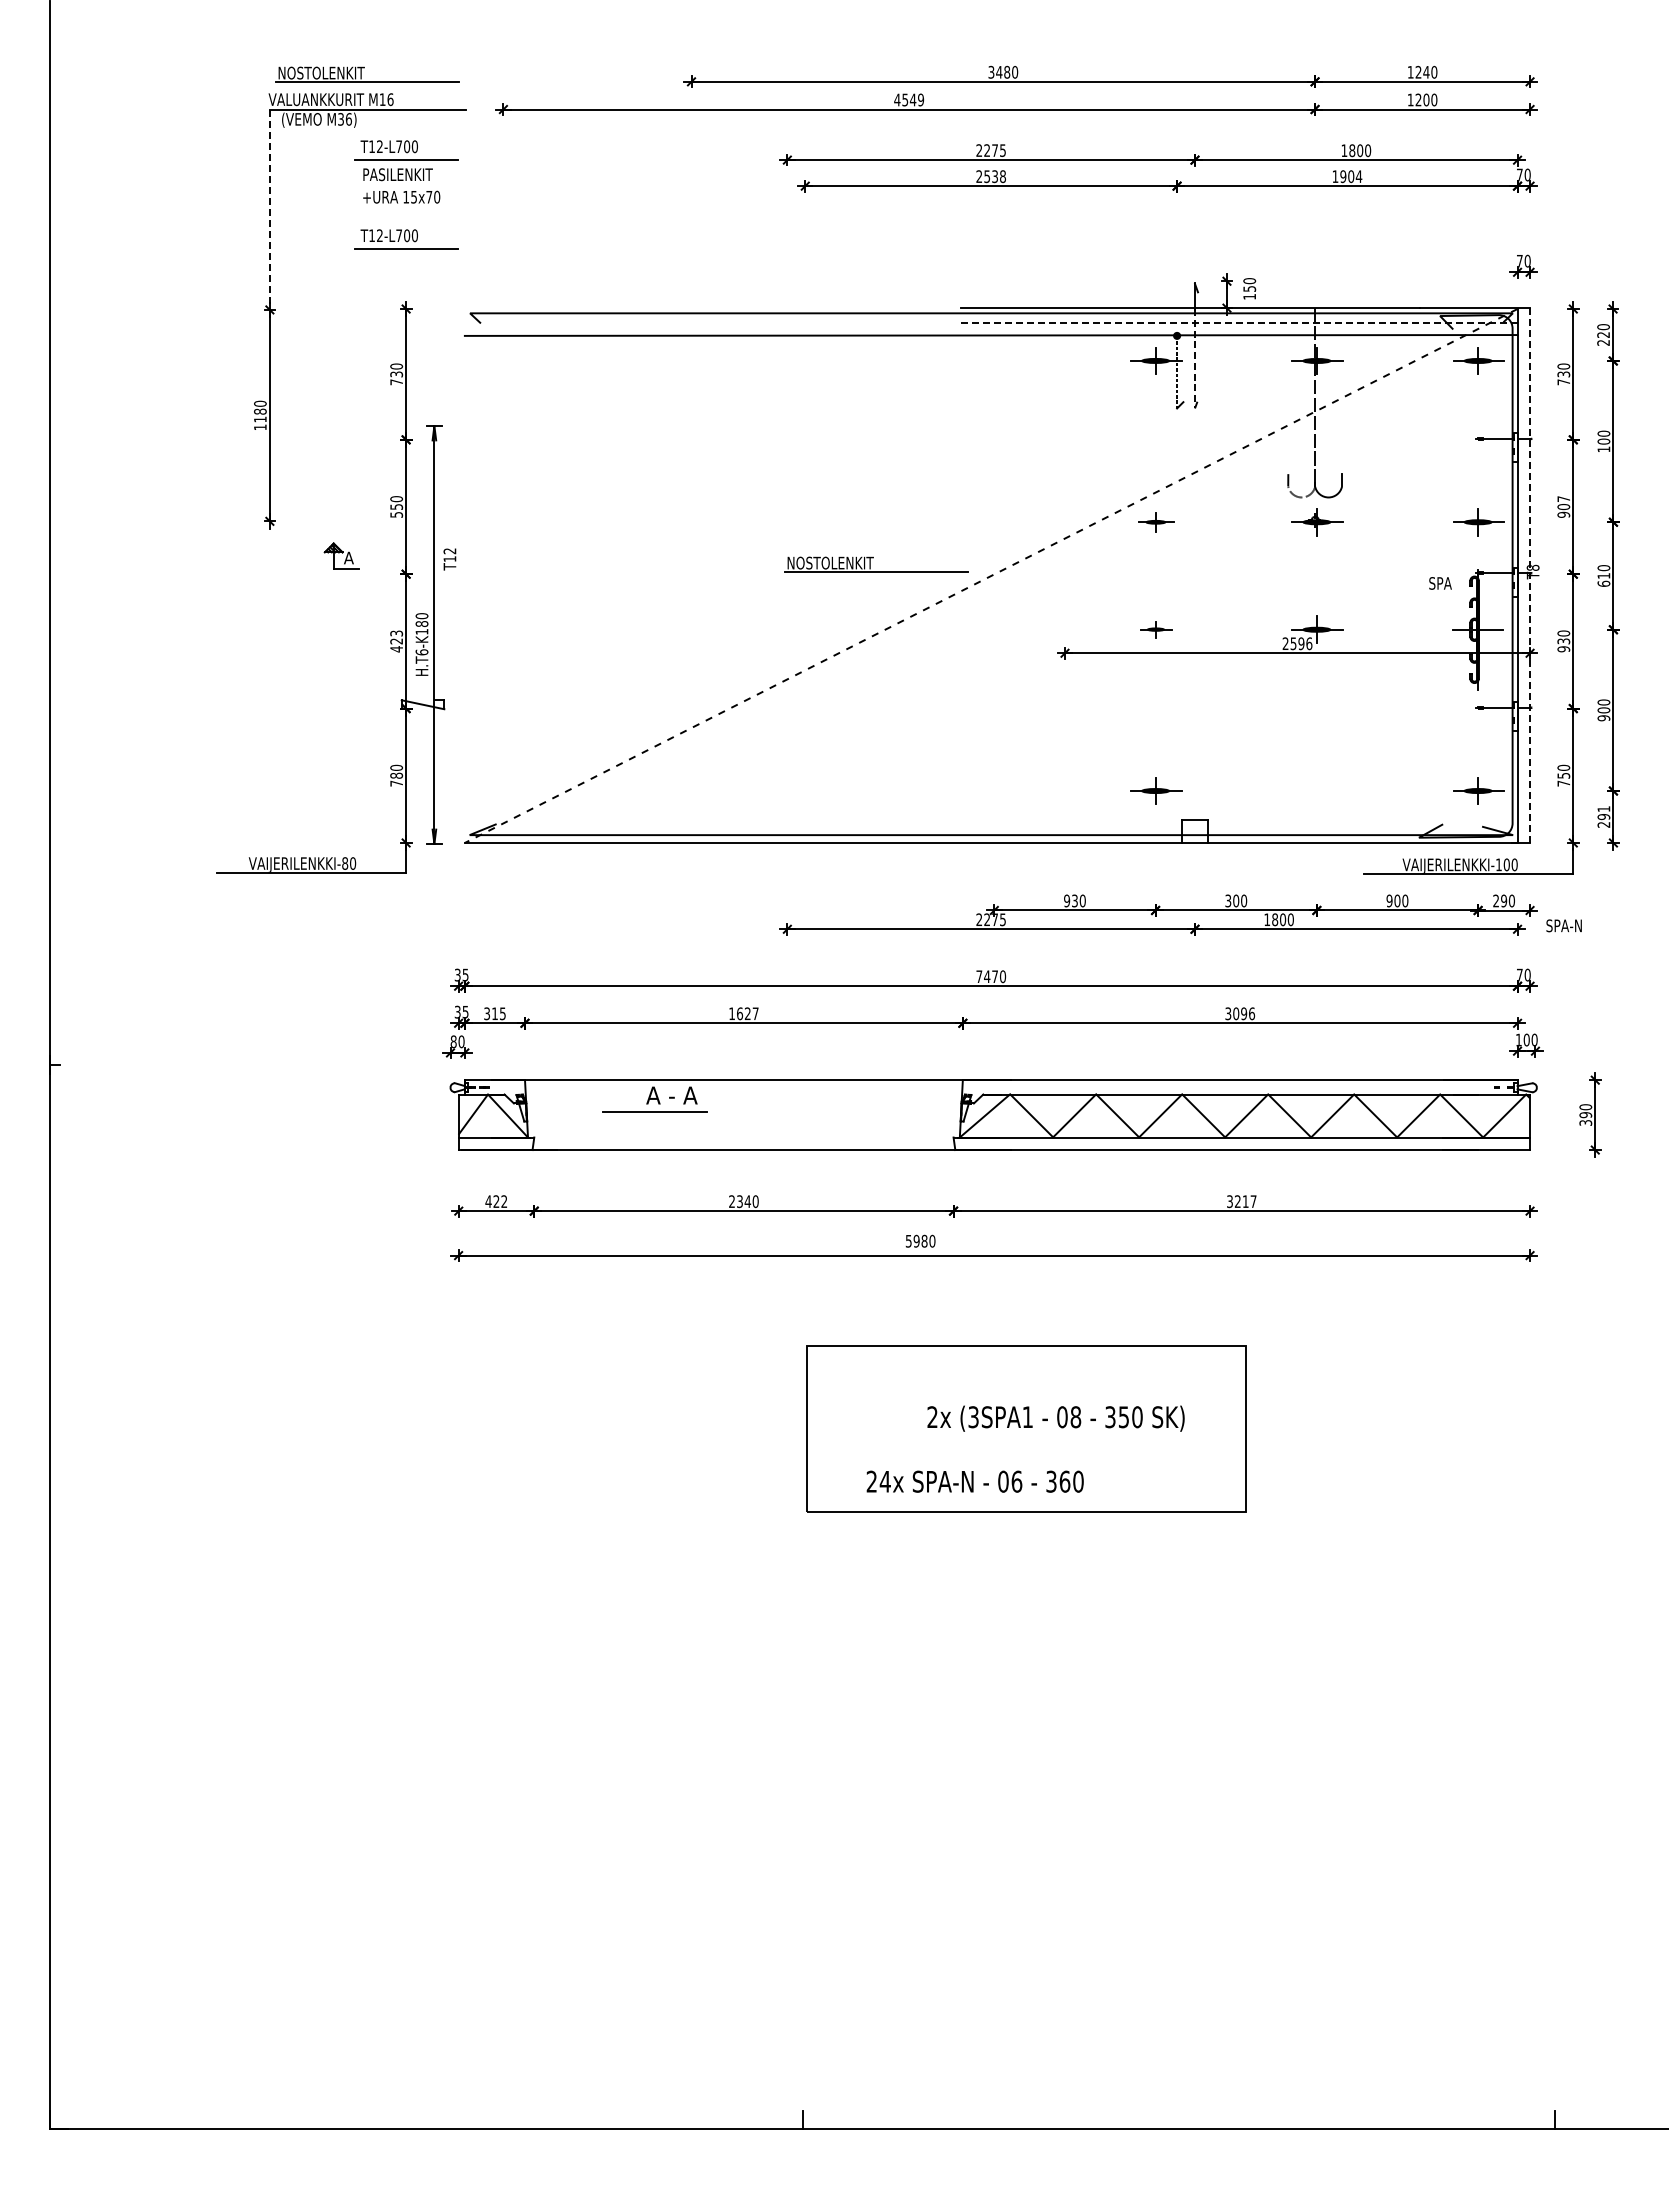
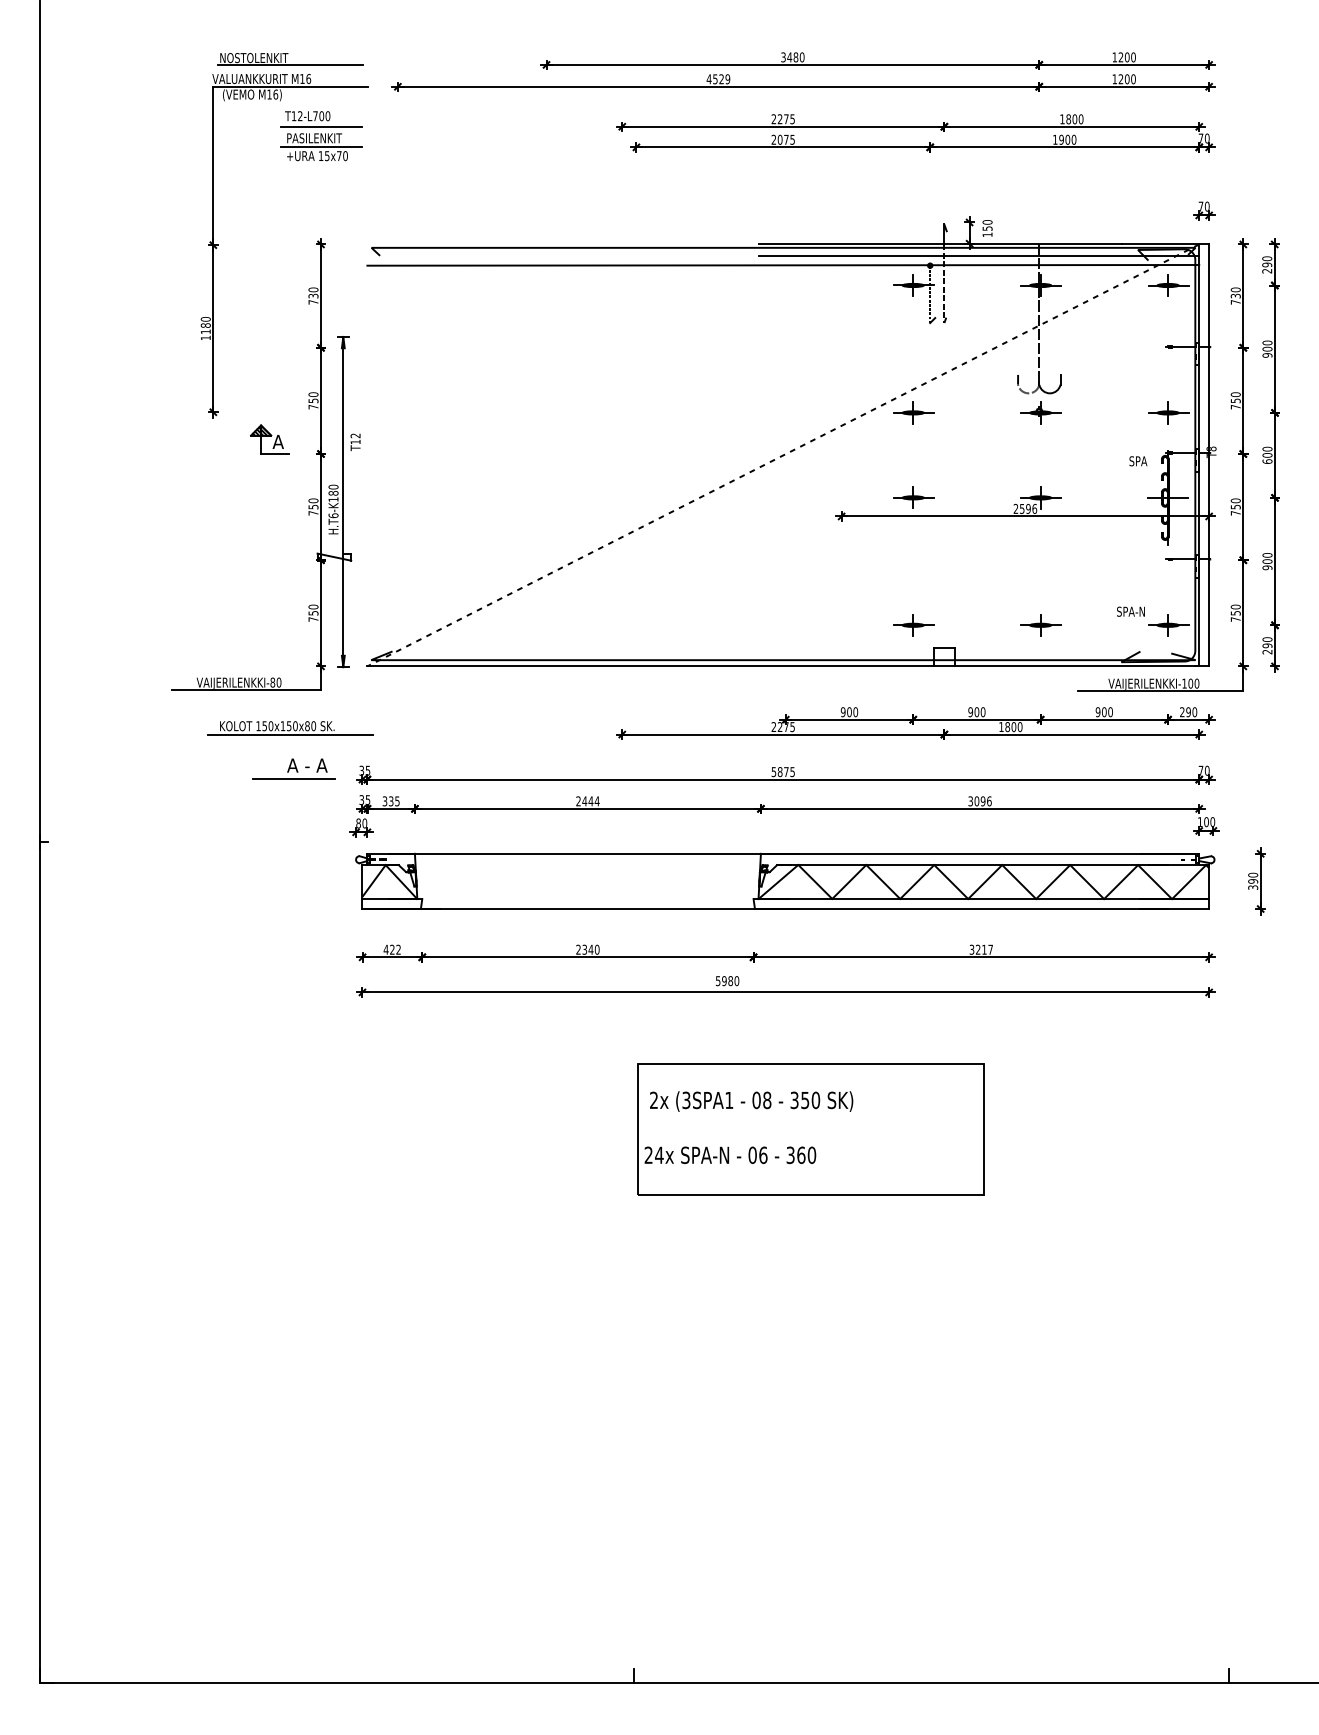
text: (1426, 71) -> (1127, 56), 1240 -> 1200
text: (912, 99) -> (721, 78), 4549 -> 4529
text: (340, 119) -> (269, 94), M36) -> M16)
text: (995, 176) -> (786, 139), 2538 -> 2075
text: (1358, 176) -> (1073, 139), 1904 -> 1900
line: (406, 186) -> (321, 147), added
line: (269, 206) -> (213, 163), dashed -> solid
part: (406, 239) -> (321, 189), removed
line: (1239, 323) -> (979, 255), dashed -> solid
text: (1603, 335) -> (1267, 265), 220 -> 290
text: (1603, 449) -> (1267, 355), 100 -> 900
text: (1563, 506) -> (1235, 400), 907 -> 750
text: (396, 514) -> (313, 406), 550 -> 750
part: (1156, 522) -> (913, 413), size x1.43
part: (341, 555) -> (269, 439), size x1.43
part: (876, 564) -> (692, 446), removed
line: (1530, 576) -> (1209, 455), dashed -> solid
text: (1603, 576) -> (1267, 455), 610 -> 600
part: (1156, 629) -> (913, 497), size x1.67
text: (396, 641) -> (313, 507), 423 -> 750
text: (1563, 645) -> (1235, 510), 930 -> 750
text: (396, 775) -> (313, 613), 780 -> 750
part: (1317, 790) -> (1041, 624), added
text: (1603, 809) -> (1267, 639), 291 -> 290
text: (1074, 900) -> (849, 711), 930 -> 900
text: (1228, 900) -> (970, 711), 300 -> 900
part: (367, 920) -> (290, 727), added
text: (1563, 925) -> (1130, 611), moved
text: (991, 976) -> (783, 771), 7470 -> 5875
text: (494, 1013) -> (390, 801), 315 -> 335
text: (743, 1013) -> (587, 801), 1627 -> 2444
part: (654, 1099) -> (293, 768), moved
text: (1055, 1418) -> (751, 1101), moved
text: (974, 1481) -> (729, 1155), moved

